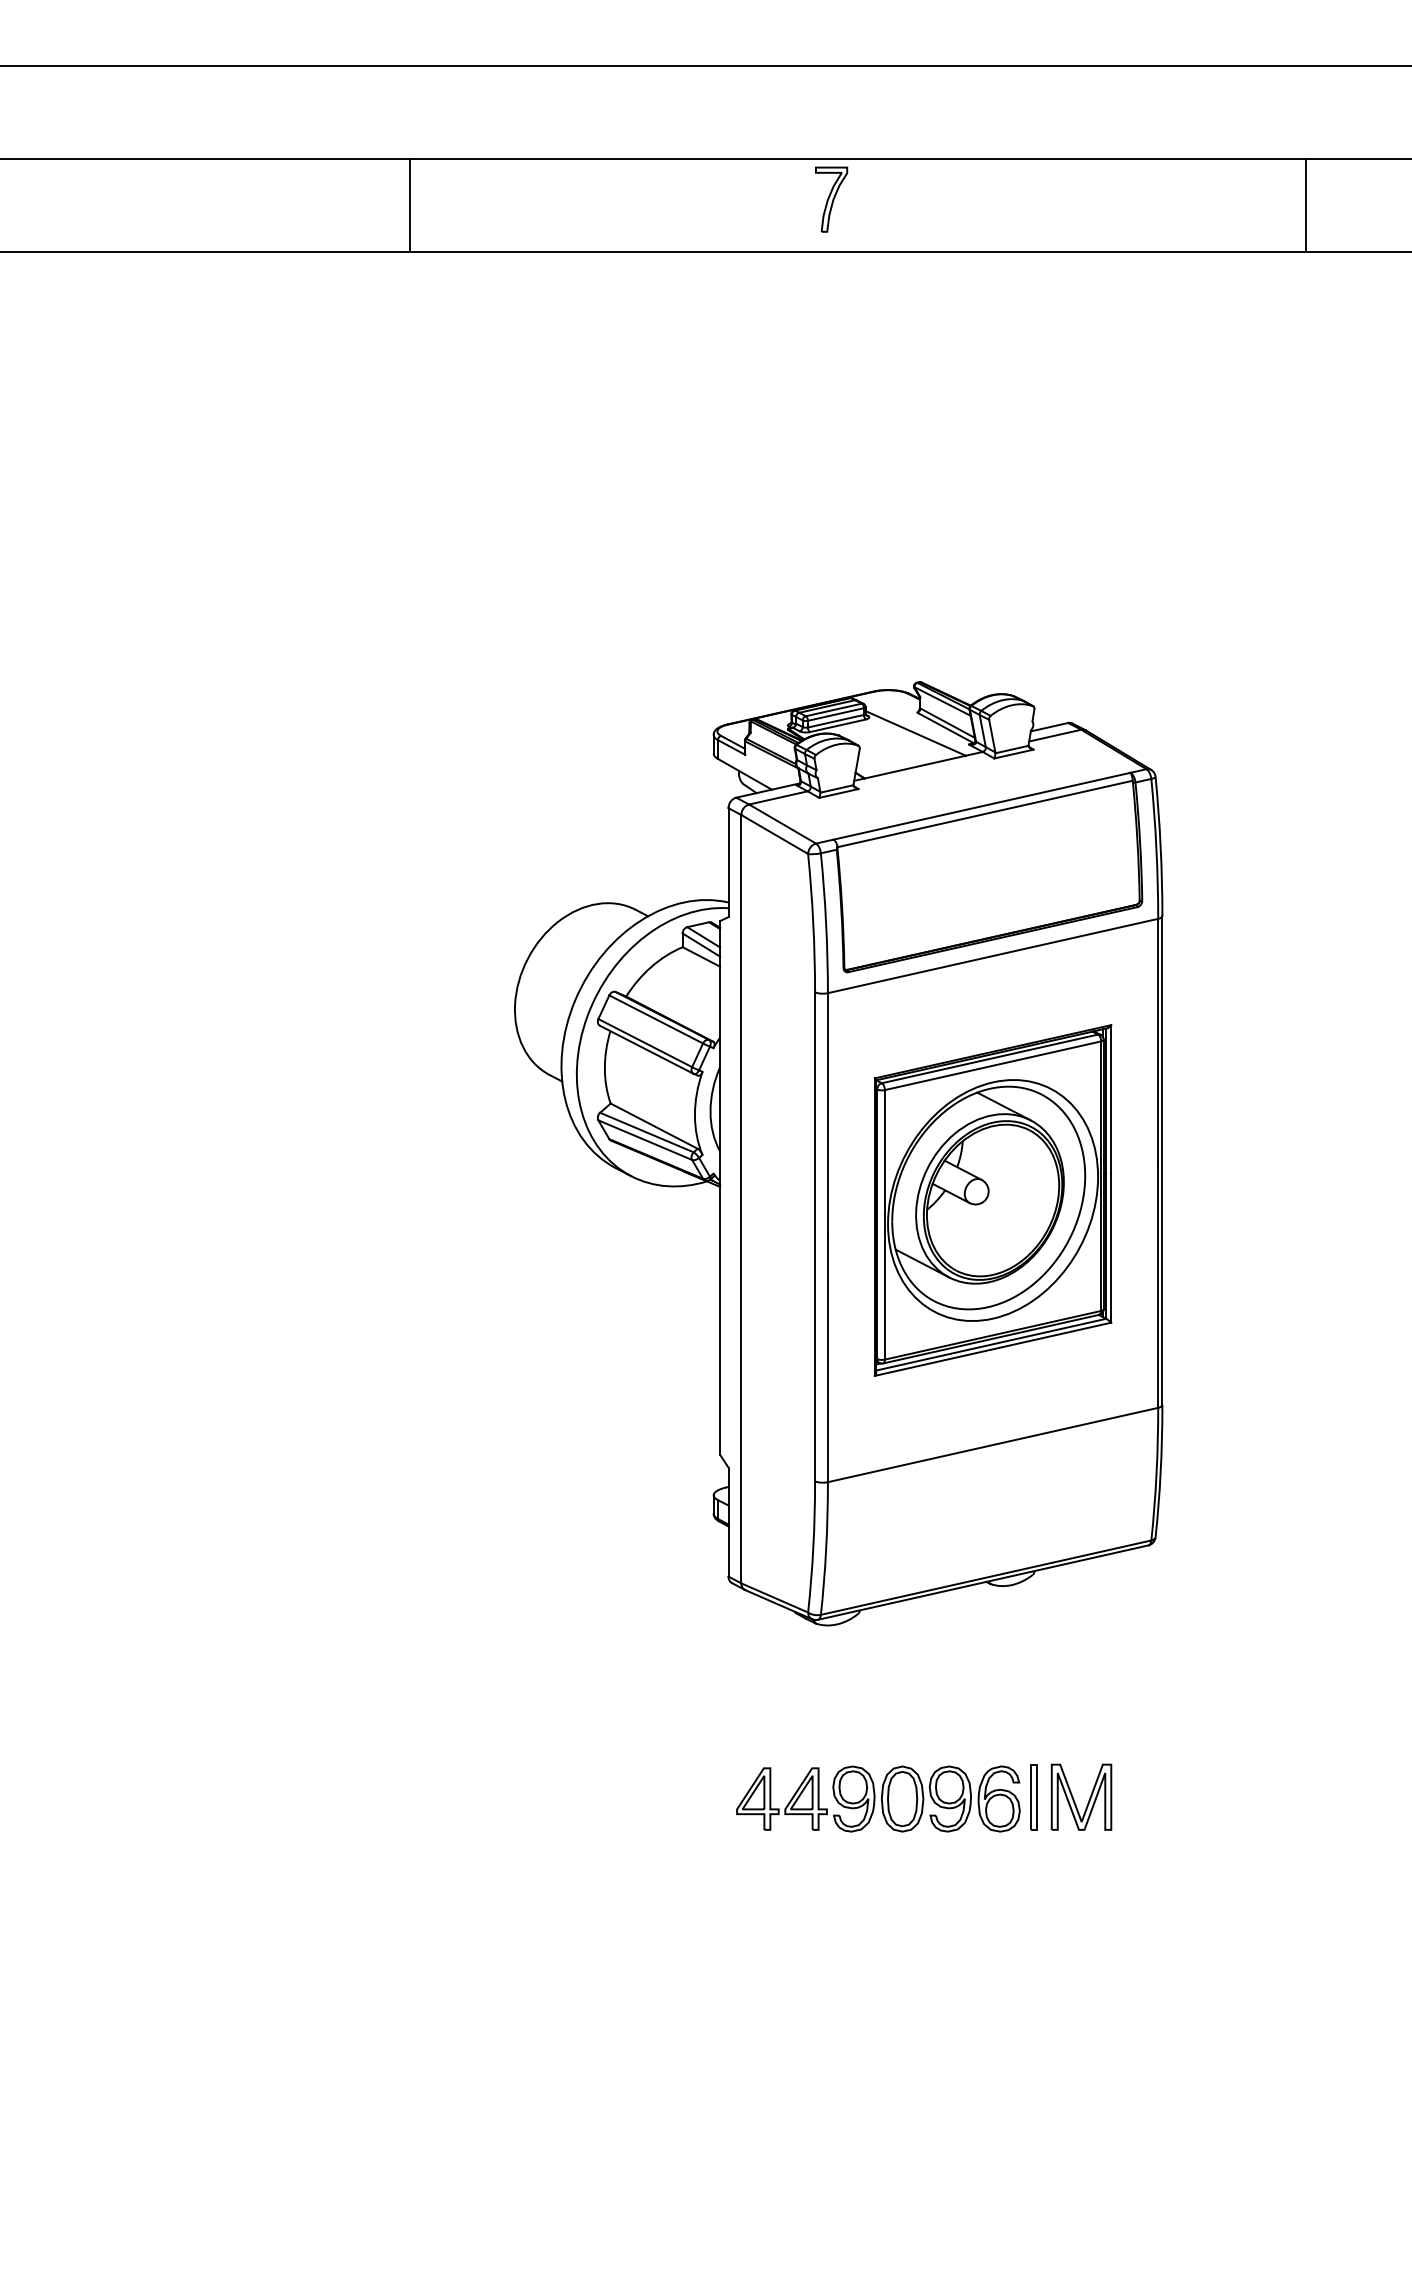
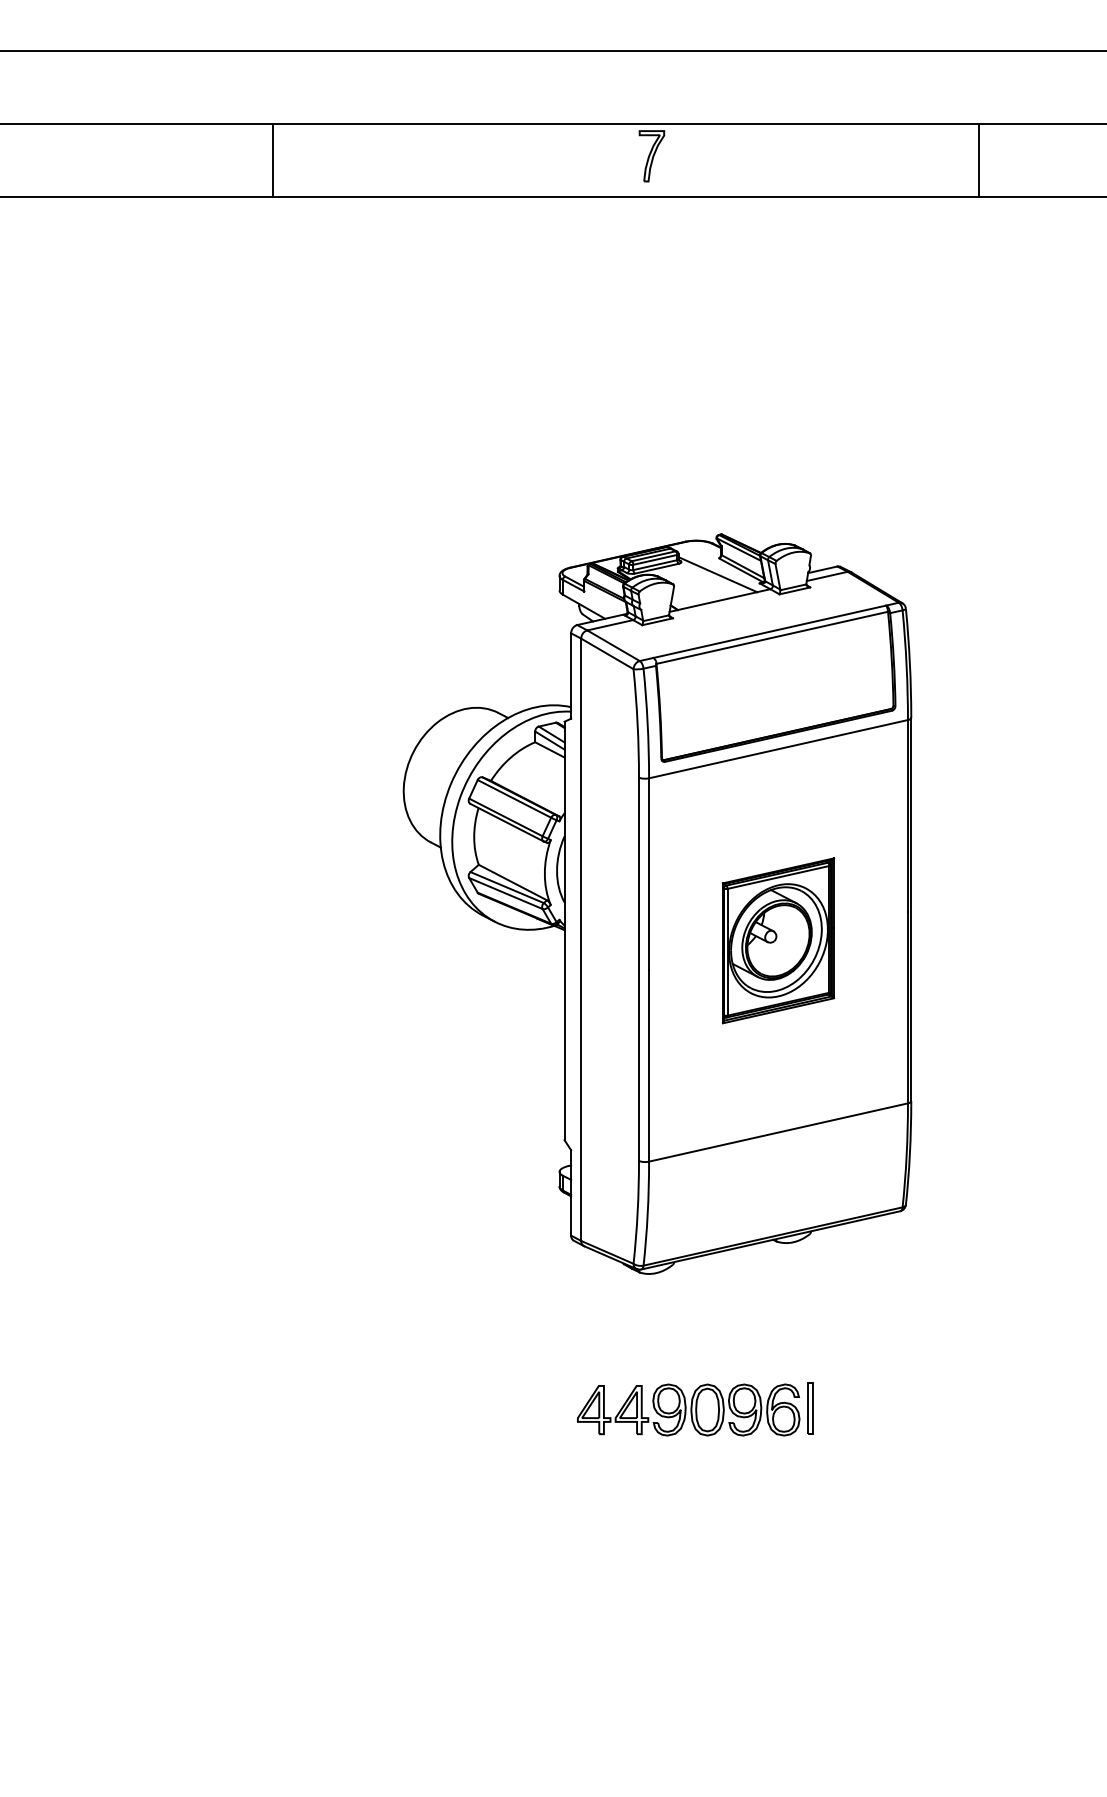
line: (409, 205) -> (272, 160), moved
line: (1306, 205) -> (979, 160), moved
part: (992, 1200) -> (778, 940), size x0.6
part: (1074, 1799) -> (842, 1410), removed

